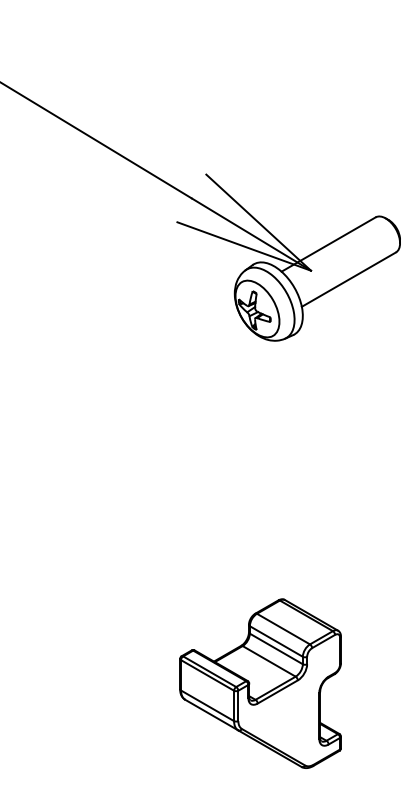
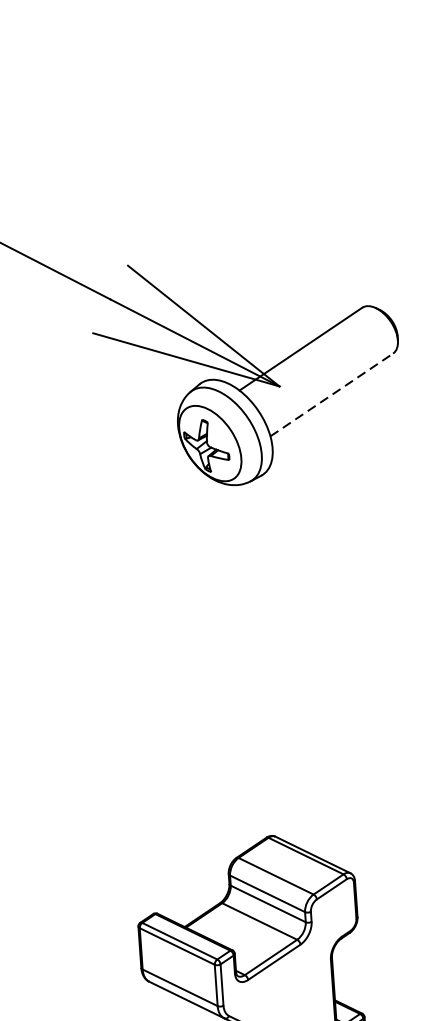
line: (349, 279) -> (332, 394), solid -> dashed

